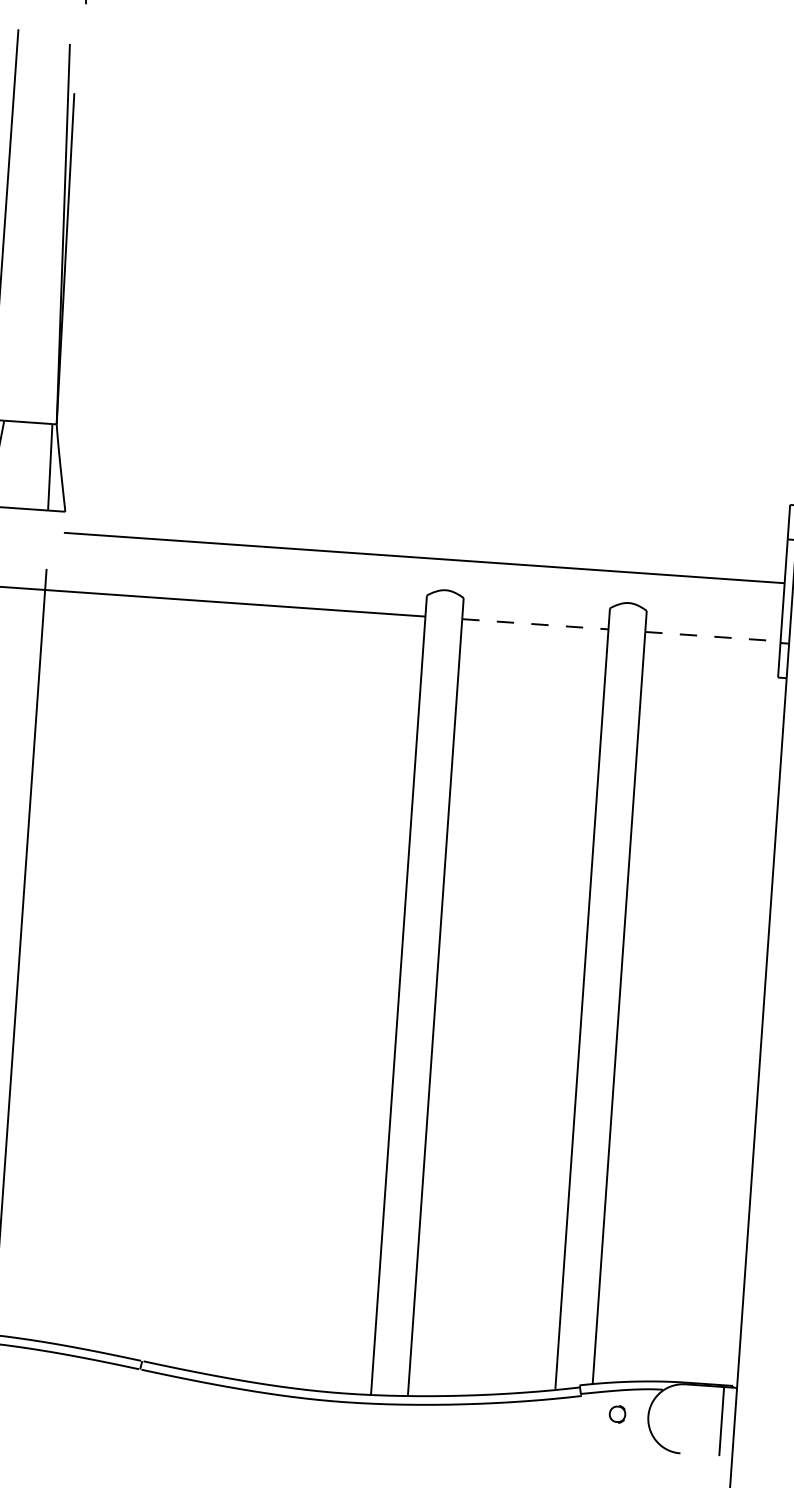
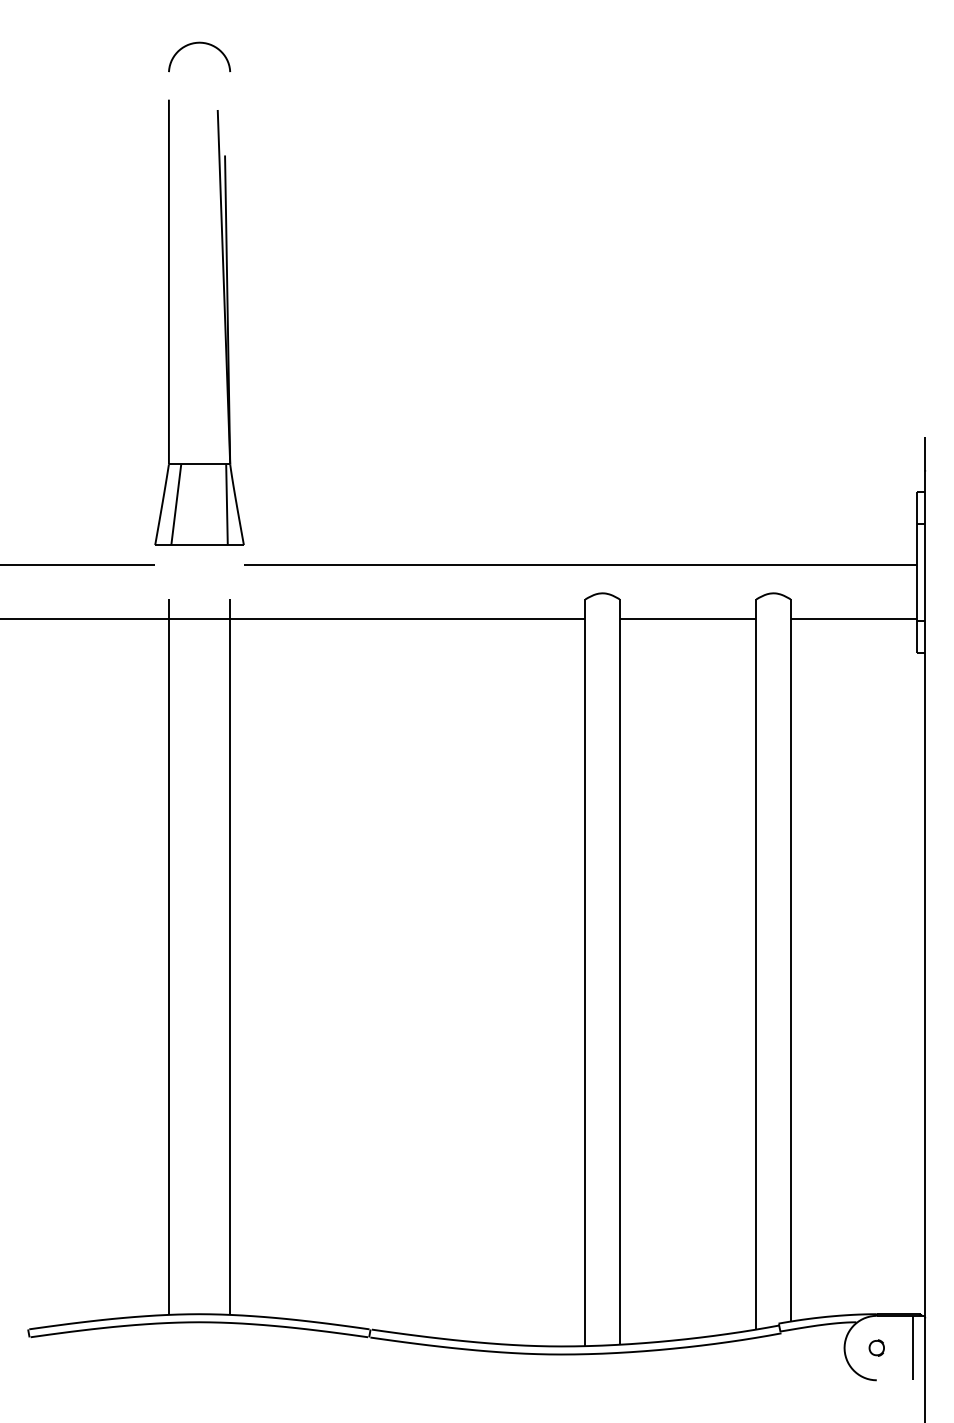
line: (535, 624) -> (688, 619), dashed -> solid
line: (713, 637) -> (854, 619), dashed -> solid
part: (617, 1413) -> (876, 1347), moved

